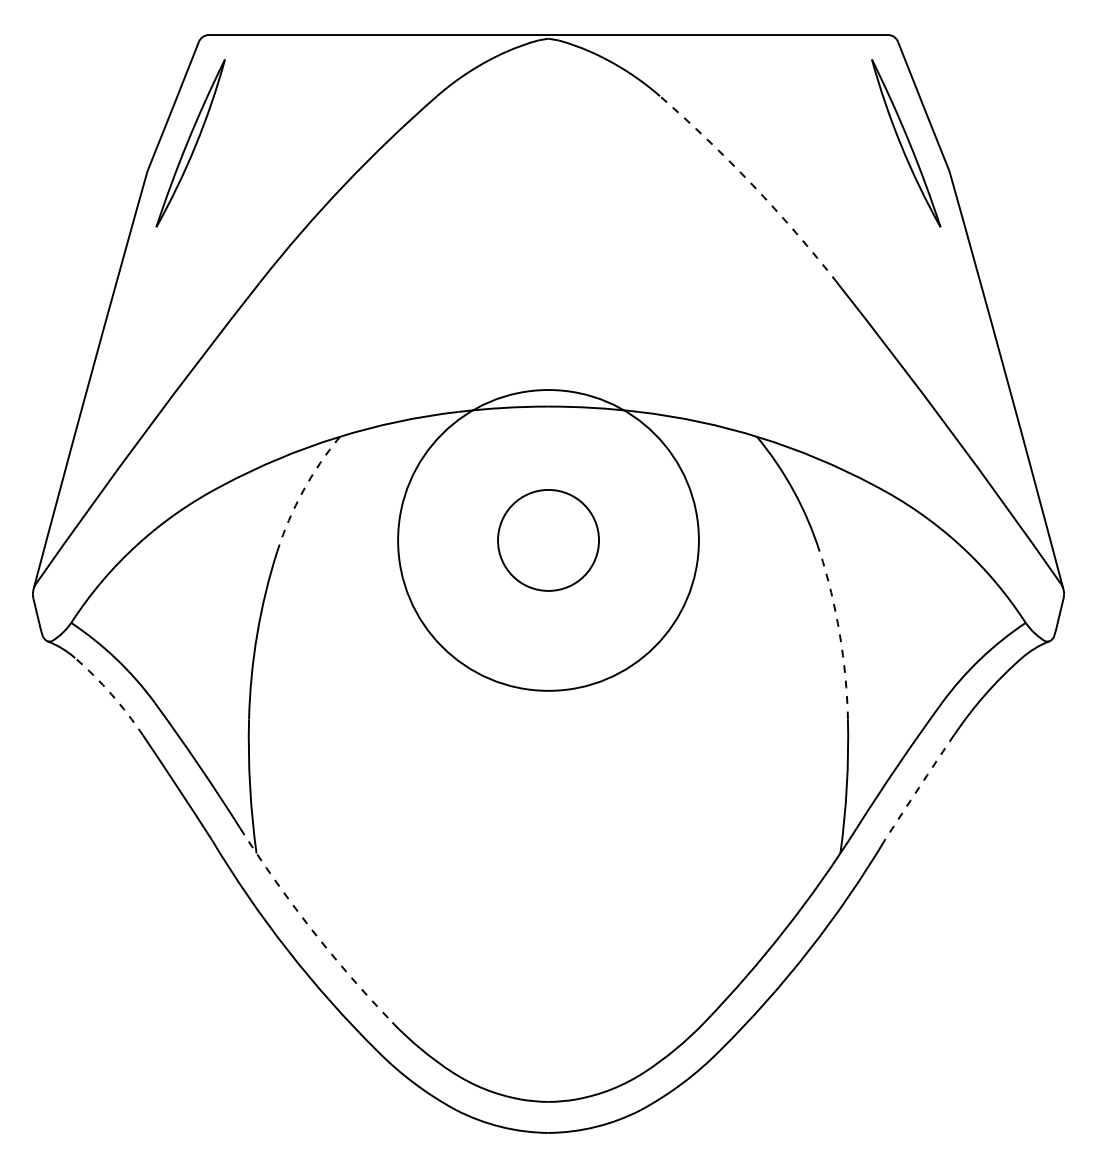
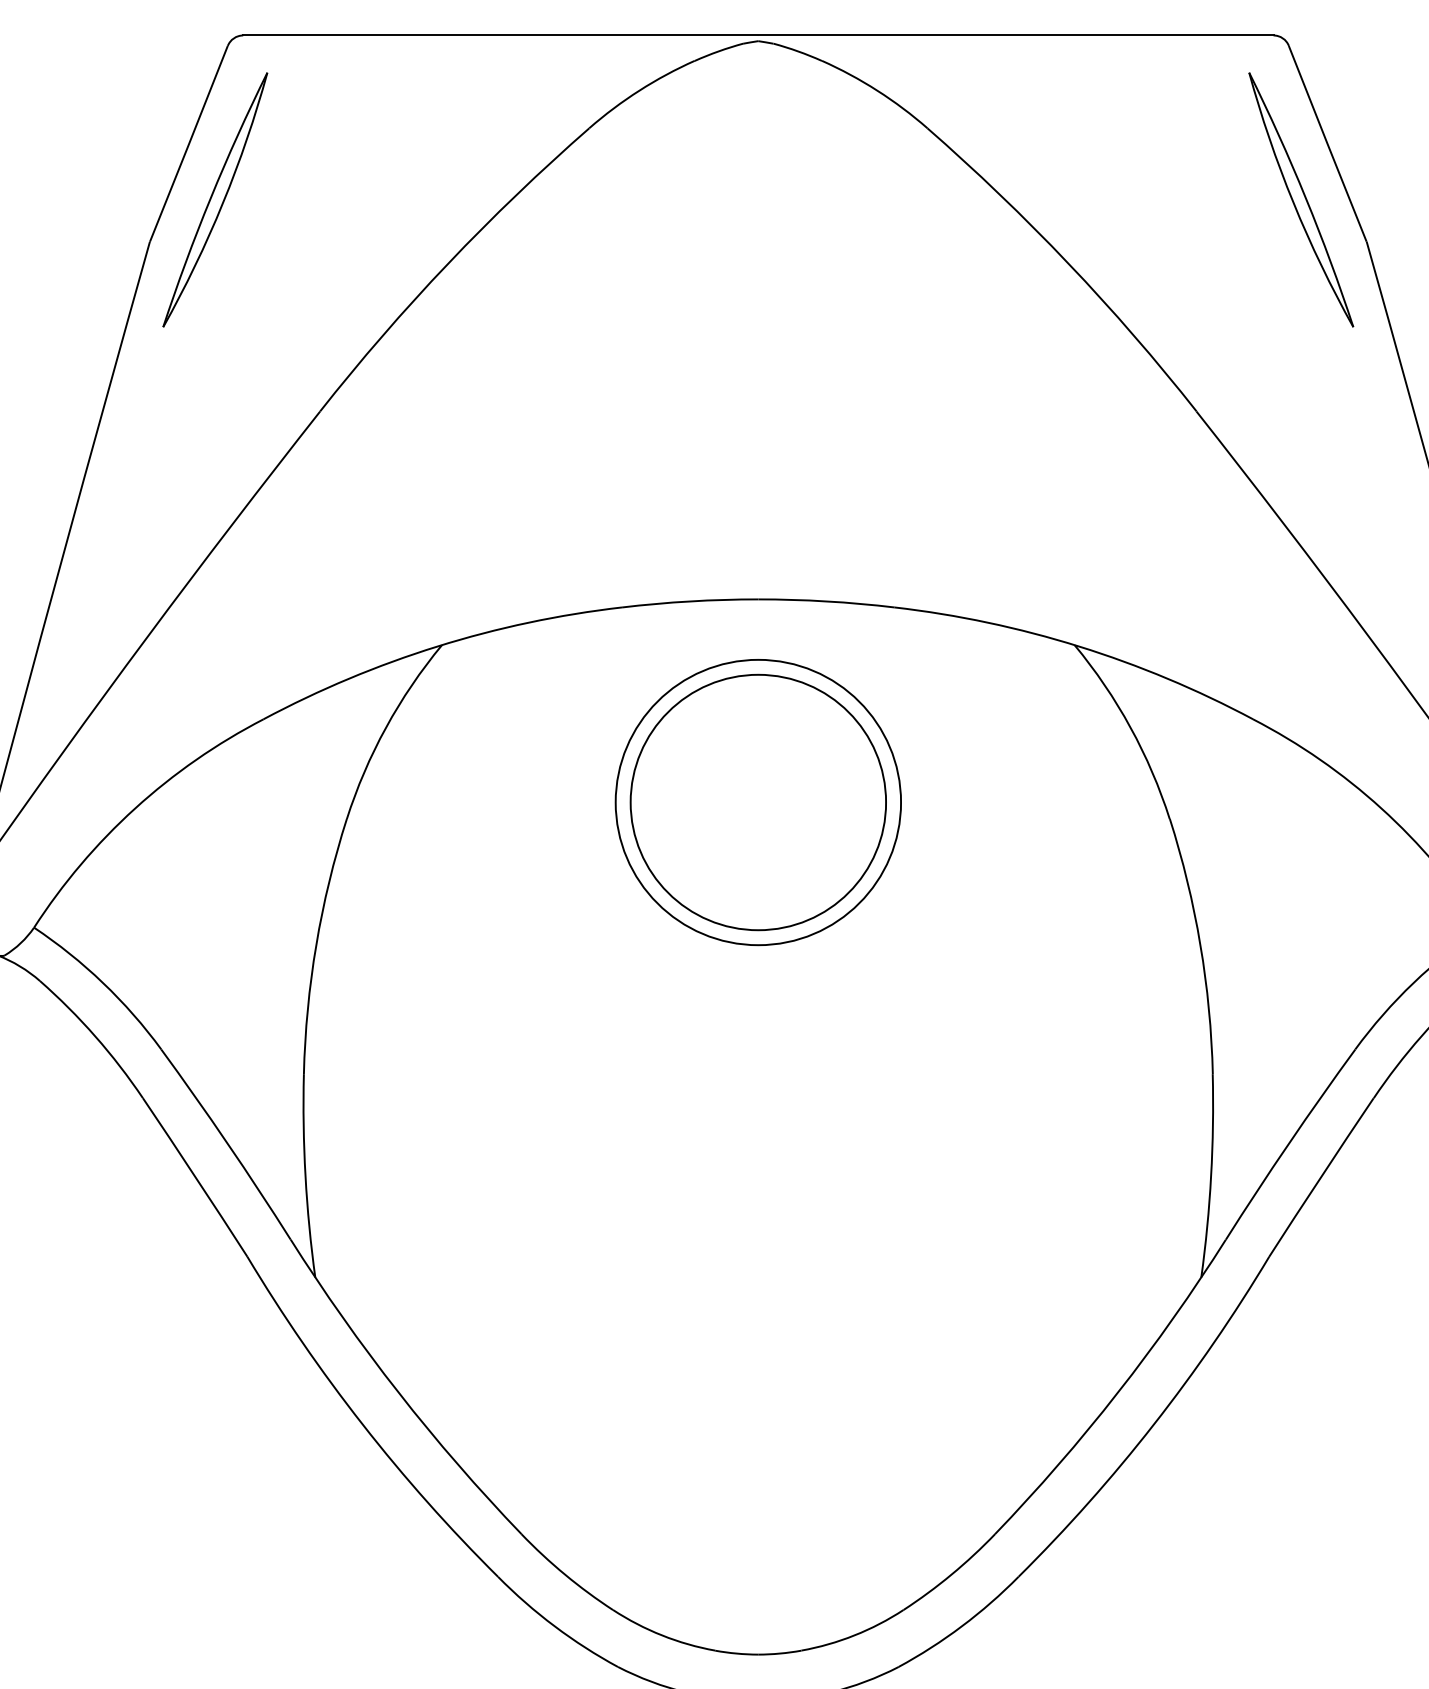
arc: (752, 185) -> (1067, 263), dashed -> solid
arc: (303, 491) -> (386, 728), dashed -> solid
circle: (548, 540) -> (758, 802), size x0.62
circle: (548, 540) -> (758, 802), size x1.67
arc: (839, 634) -> (1199, 945), dashed -> solid
arc: (111, 694) -> (95, 1036), dashed -> solid
arc: (919, 787) -> (1321, 1177), dashed -> solid
arc: (311, 929) -> (398, 1392), dashed -> solid

